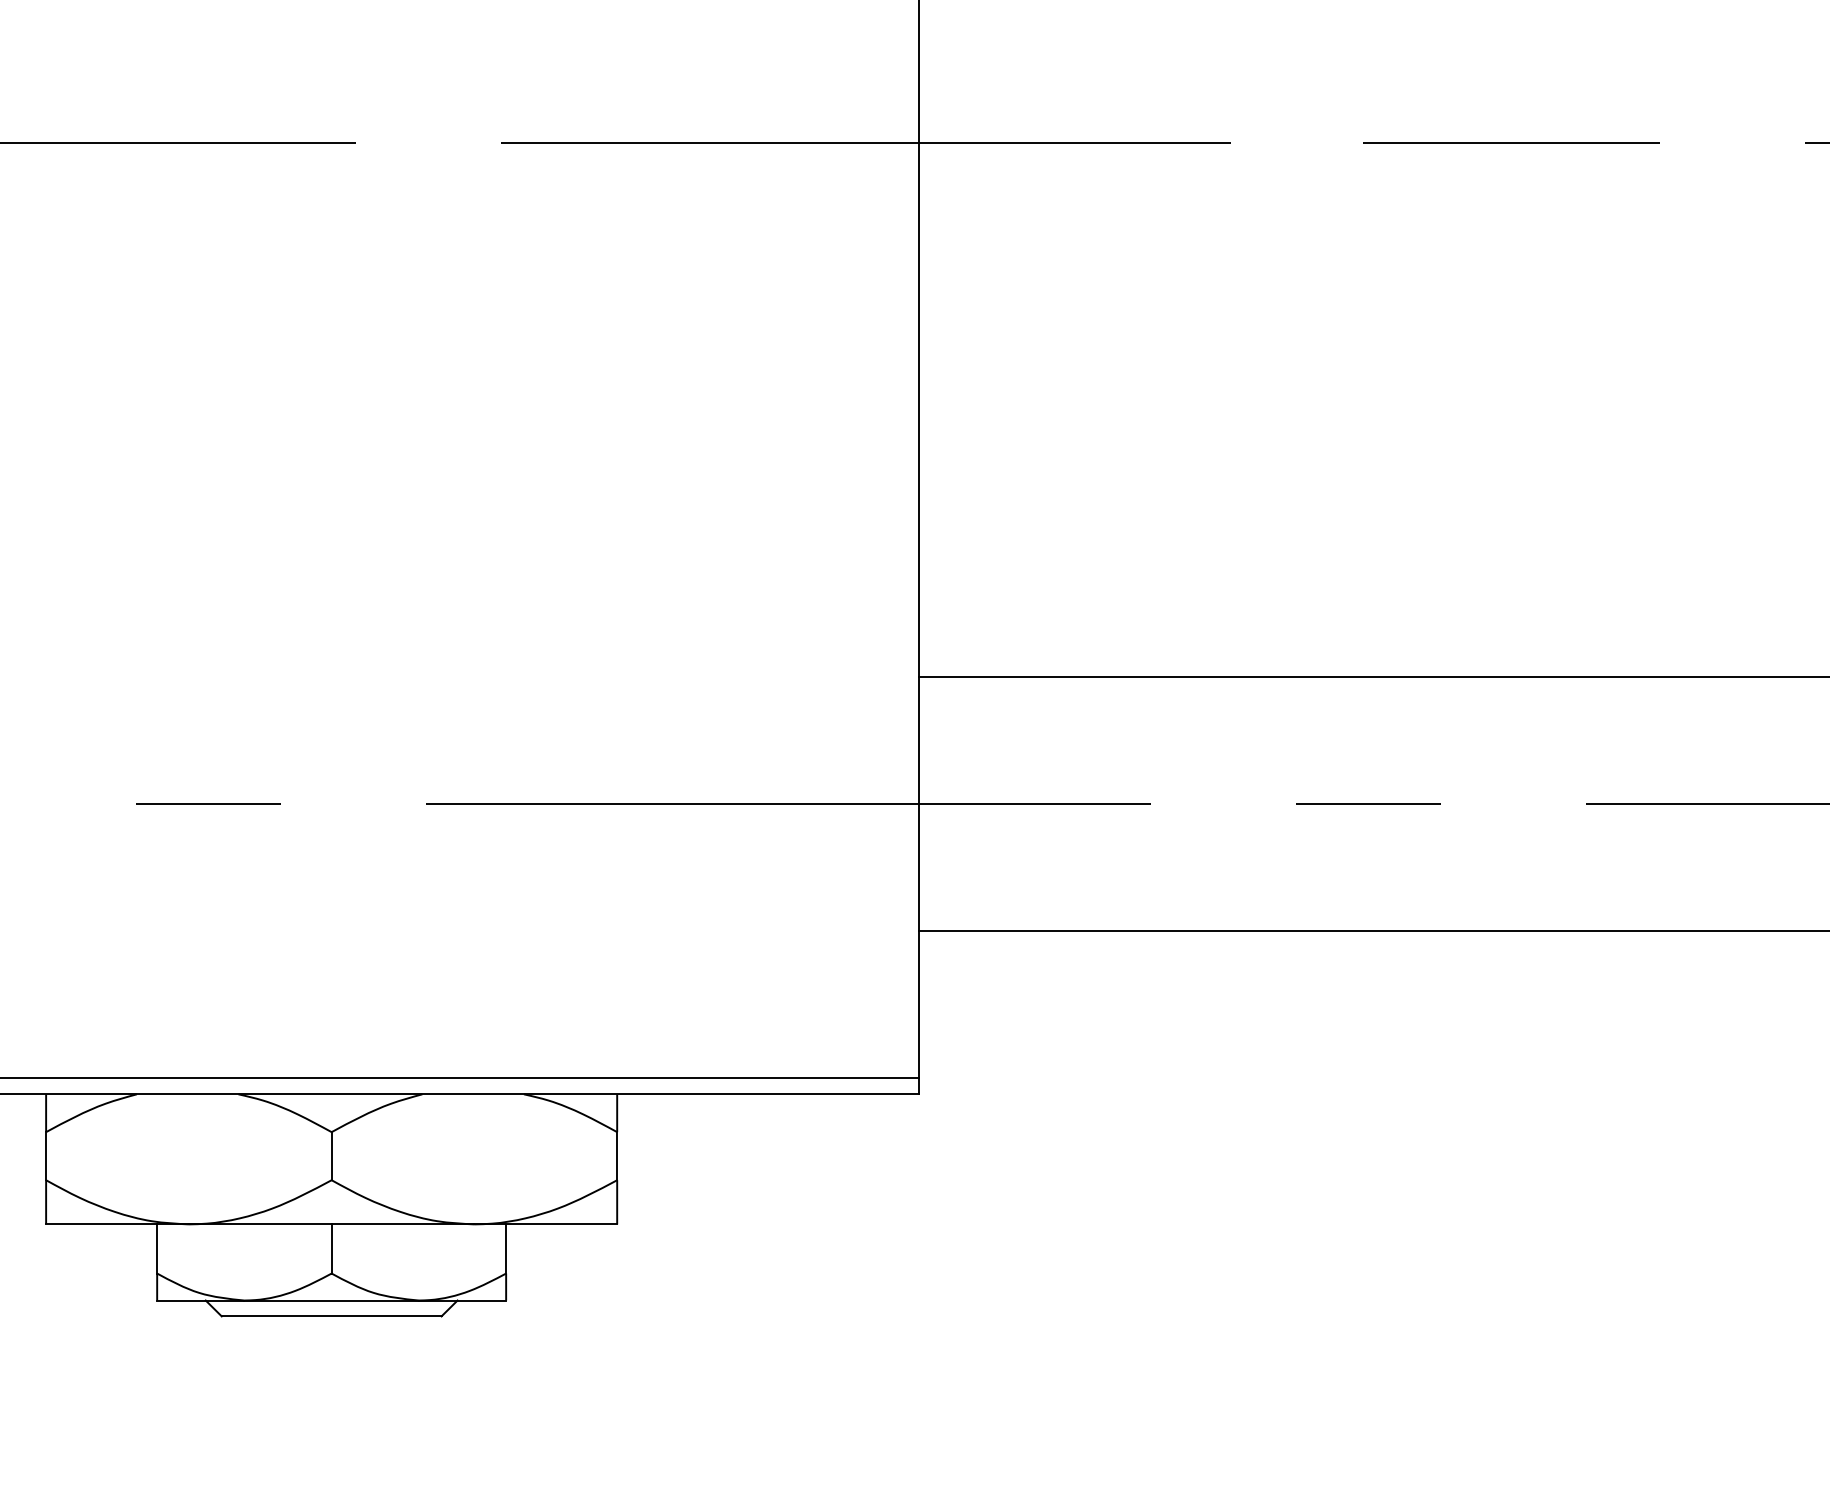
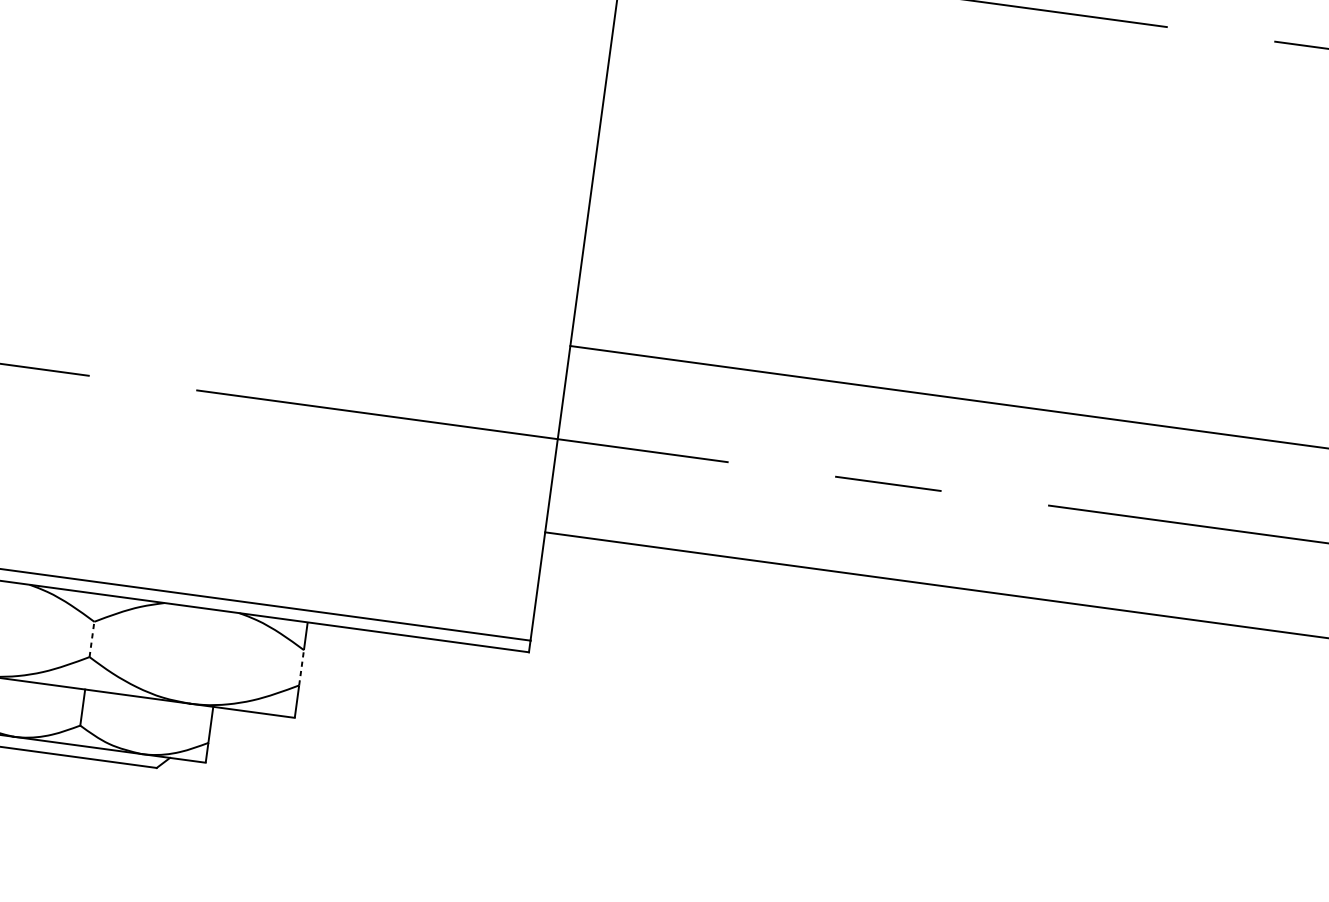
line: (331, 1155) -> (91, 638), solid -> dashed
line: (617, 1155) -> (301, 667), solid -> dashed

